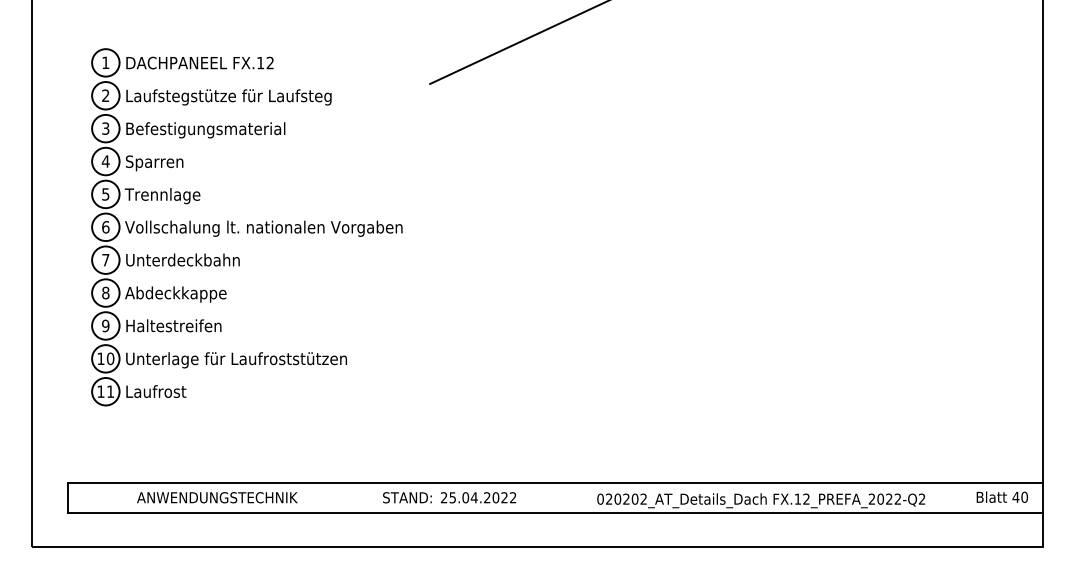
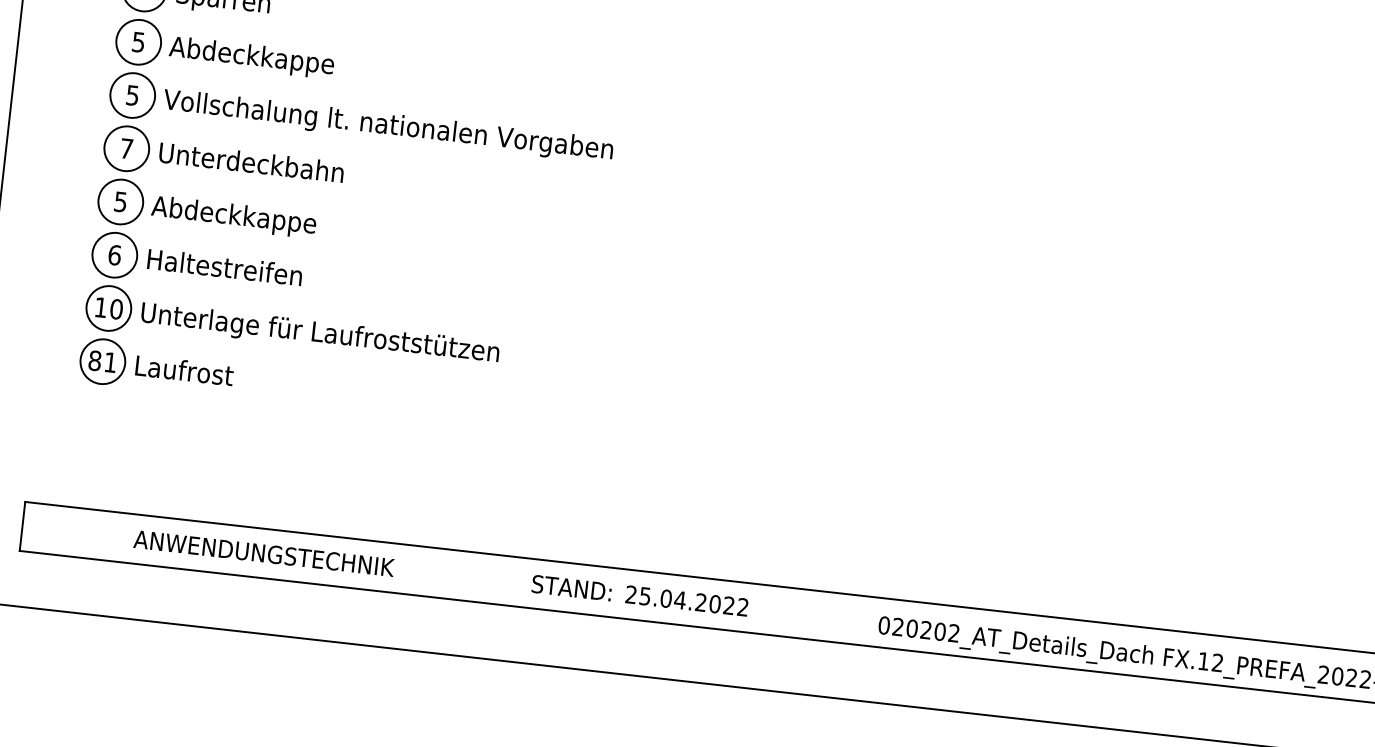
text: (175, 196) -> (251, 58), Trennlage -> Abdeckkappe
text: (105, 227) -> (132, 95), 6 -> 5
text: (105, 292) -> (120, 201), 8 -> 5
text: (105, 325) -> (114, 254), 9 -> 6
text: (100, 391) -> (94, 360), 11 -> 81

